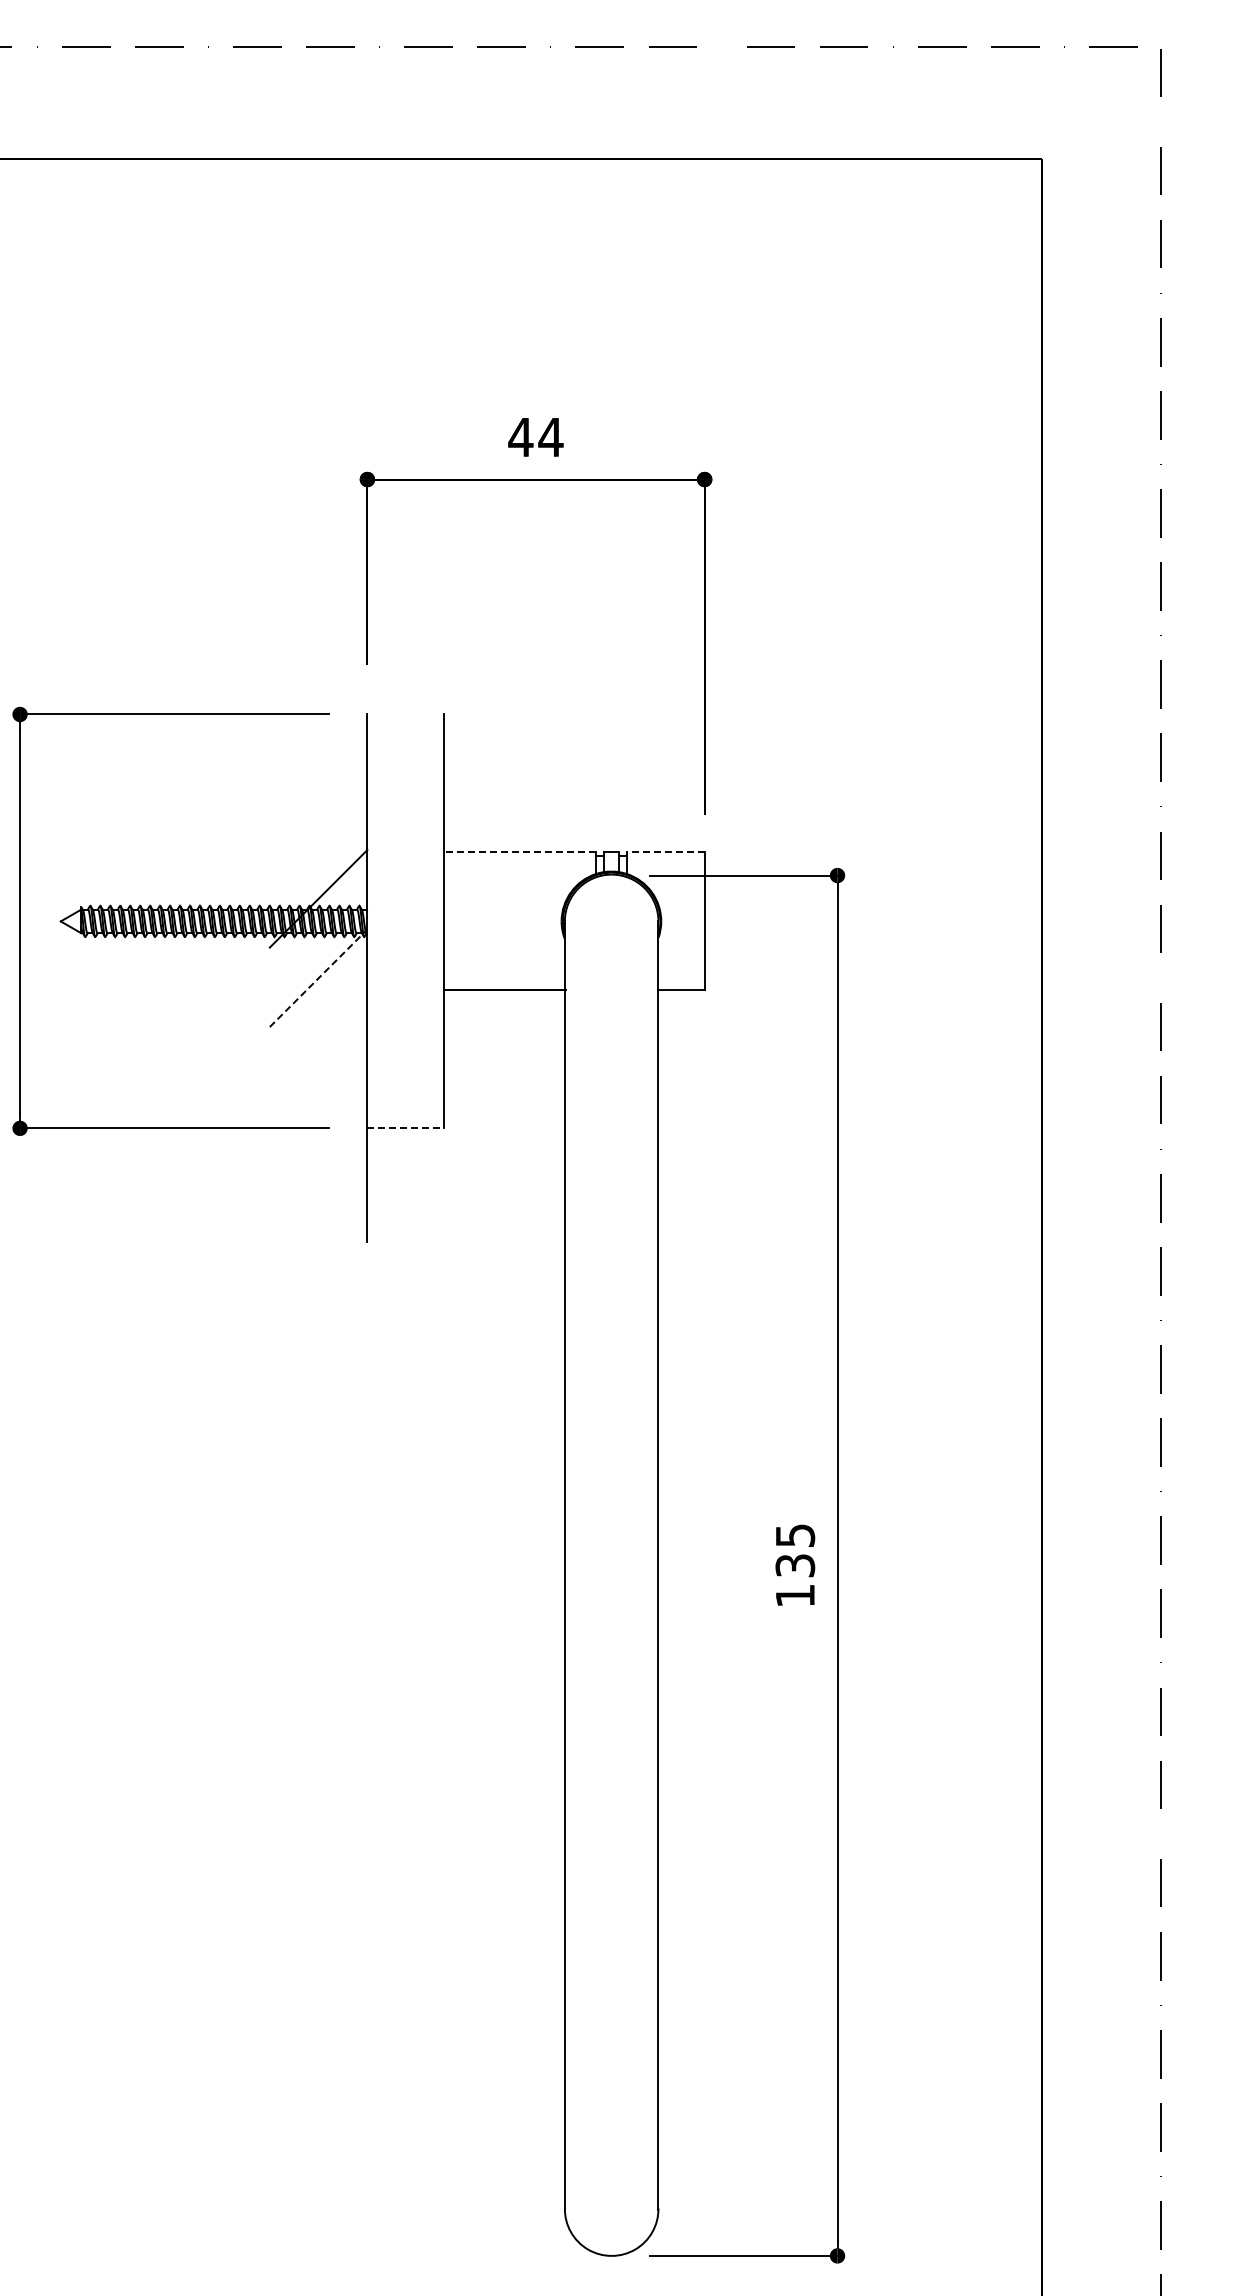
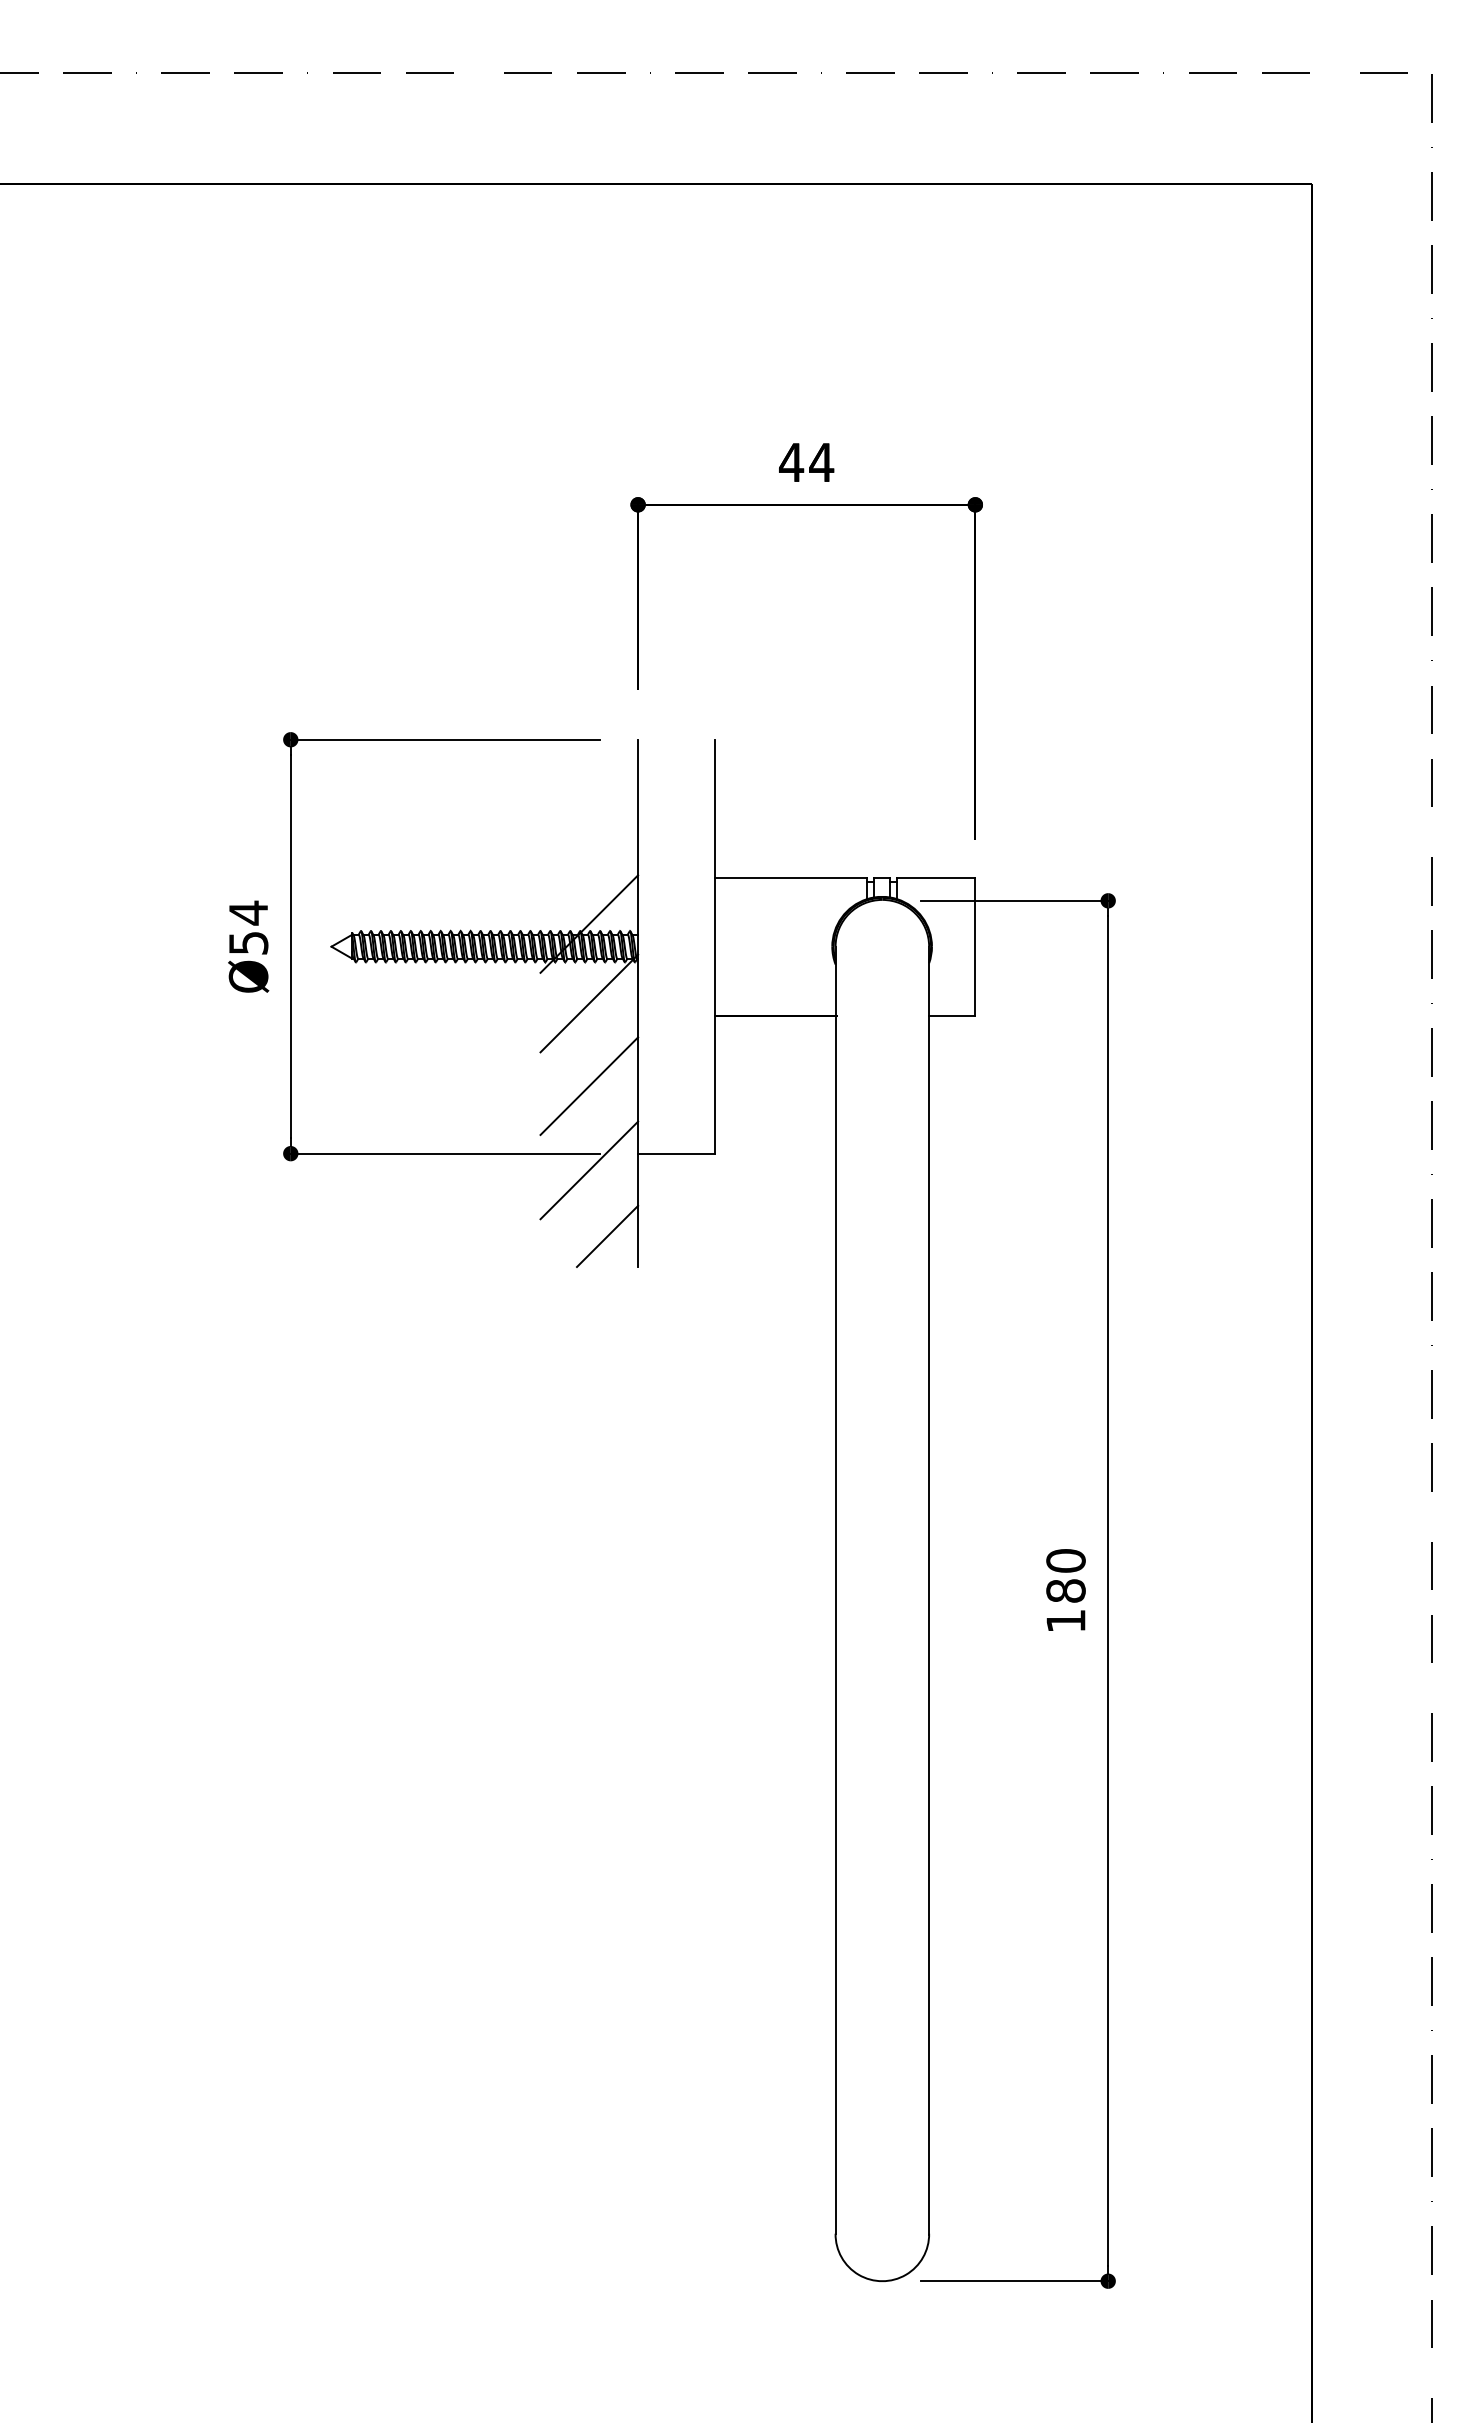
line: (519, 852) -> (790, 877), dashed -> solid
line: (665, 852) -> (936, 877), dashed -> solid
line: (318, 978) -> (589, 1003), dashed -> solid
line: (318, 1060) -> (589, 1085), added
line: (405, 1128) -> (676, 1153), dashed -> solid
line: (318, 1145) -> (589, 1170), added
line: (336, 1211) -> (607, 1236), added
text: (794, 1550) -> (1065, 1575), 135 -> 180

